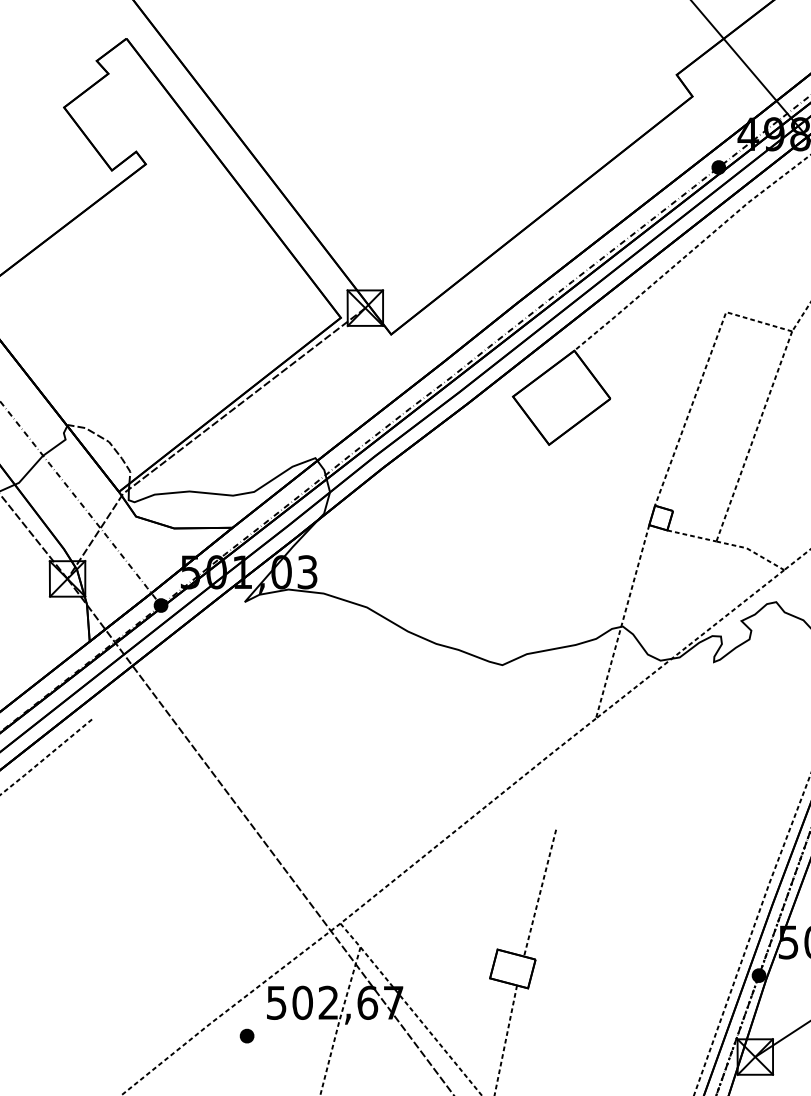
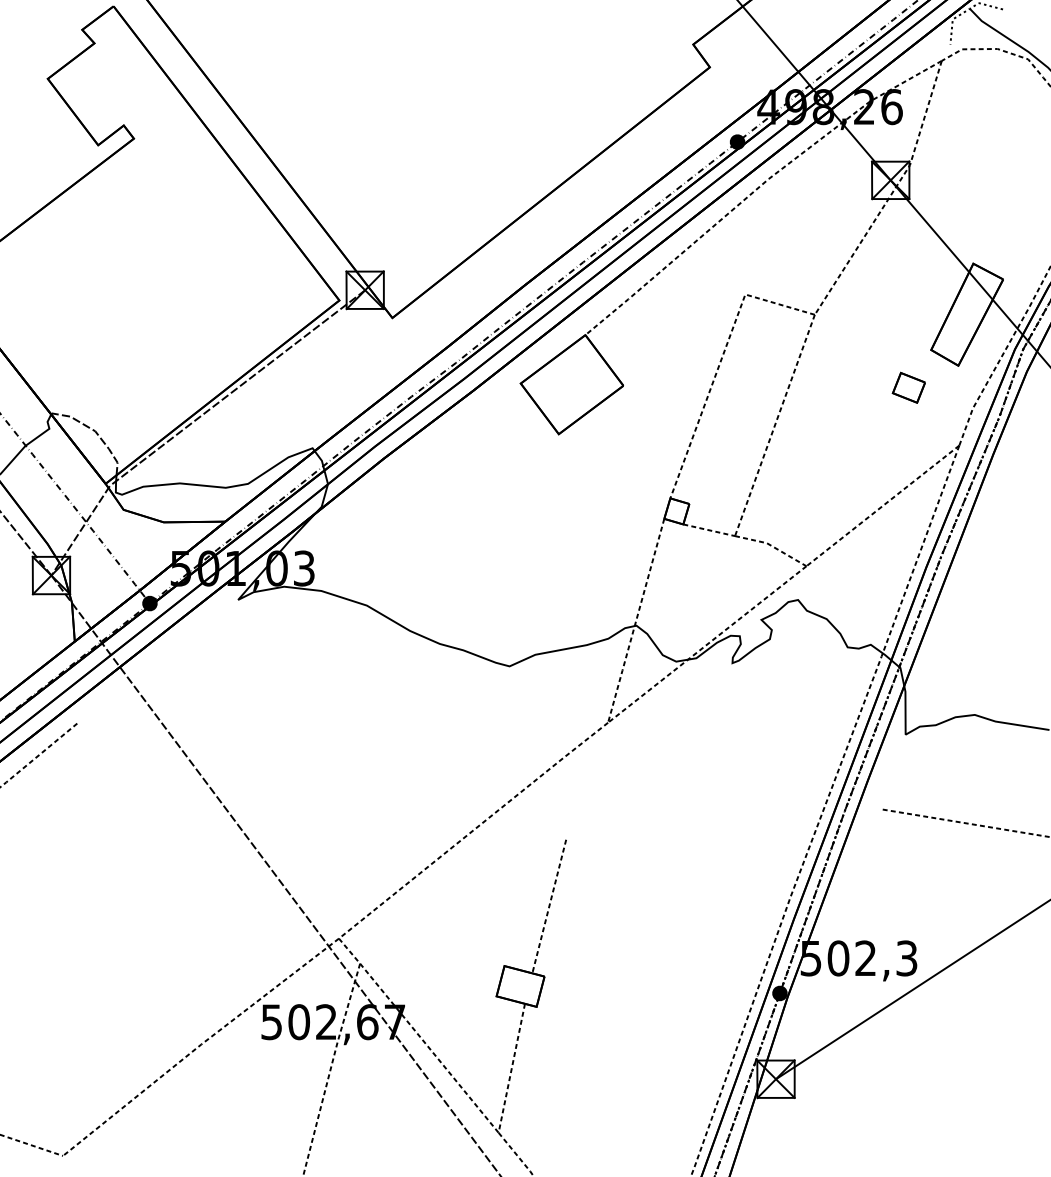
part: (247, 1035) -> (240, 1056), removed

